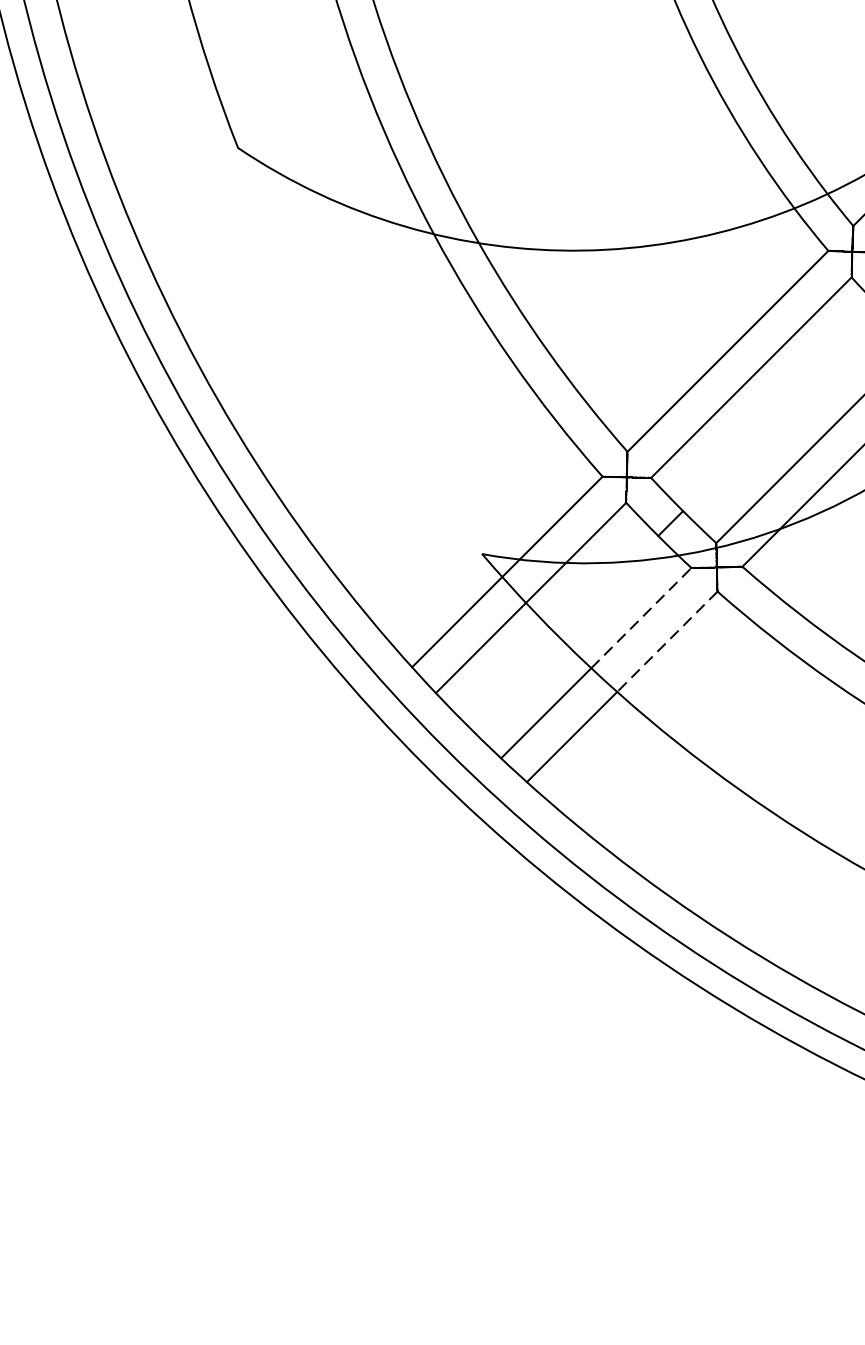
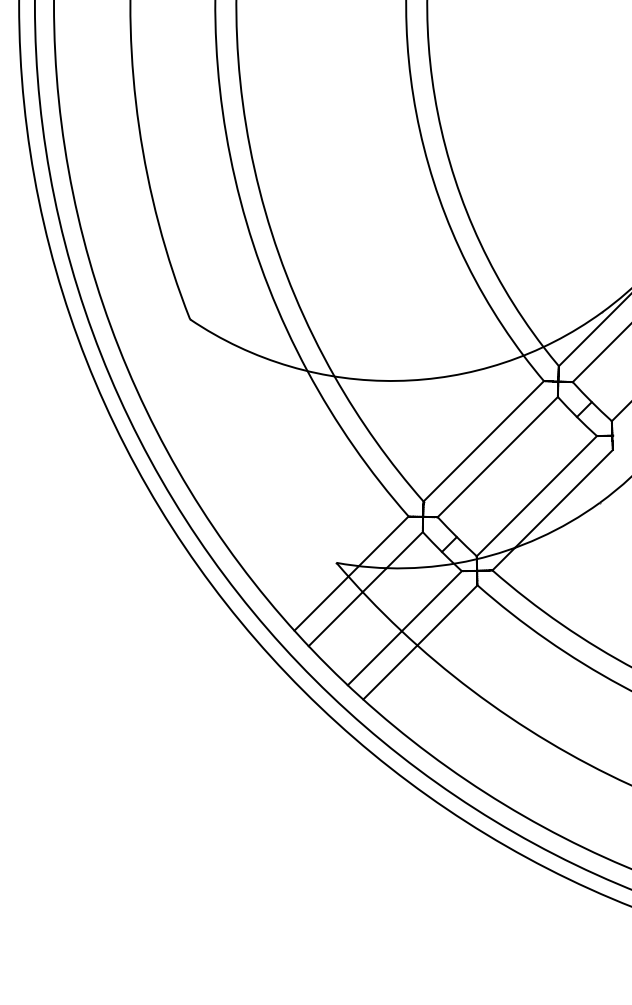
line: (642, 616) -> (432, 600), dashed -> solid
line: (667, 641) -> (447, 615), dashed -> solid

